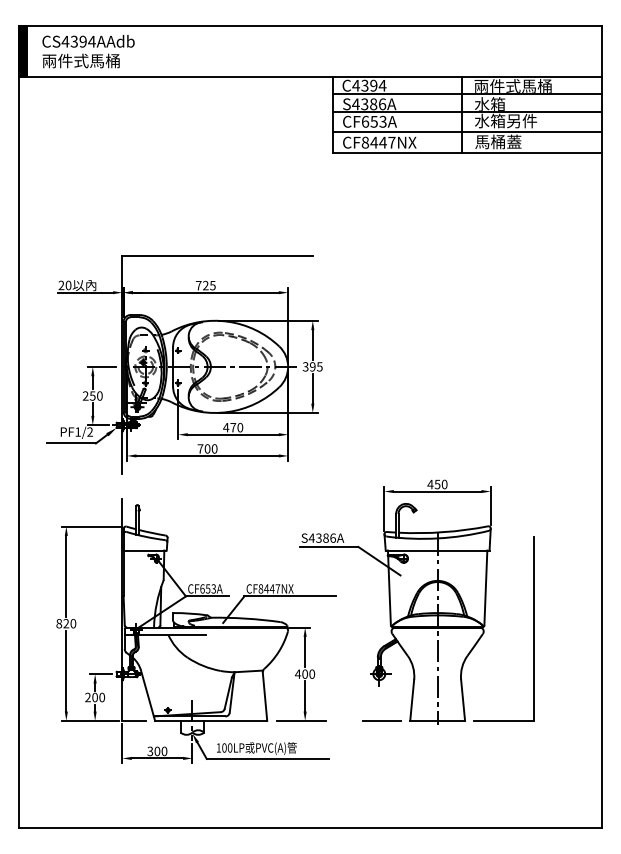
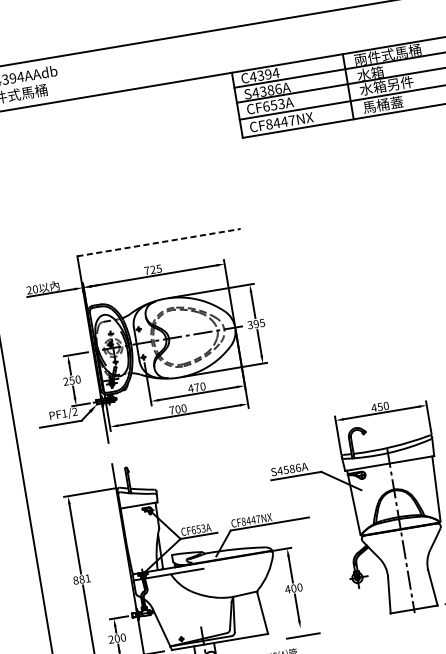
line: (218, 255) -> (159, 242), solid -> dashed
text: (318, 537) -> (285, 469), S4386A -> S4586A
text: (69, 623) -> (84, 578), 820 -> 881
line: (301, 720) -> (297, 628), removed
line: (381, 720) -> (303, 635), moved

